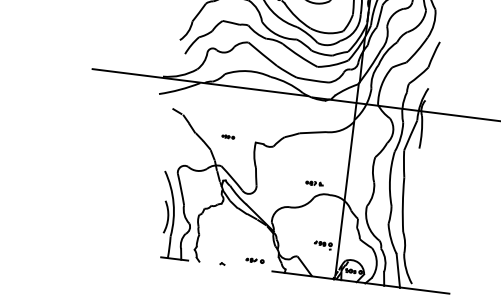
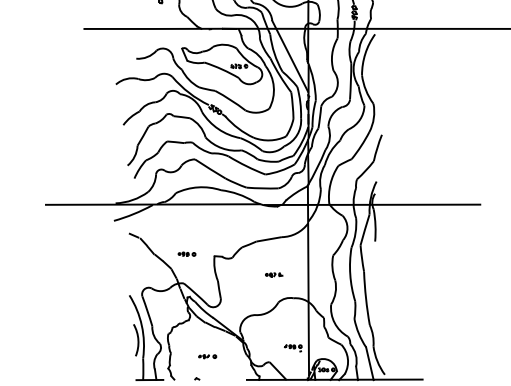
part: (227, 136) -> (186, 253), size x1.43
part: (314, 183) -> (274, 274), moved
part: (254, 260) -> (207, 356), moved

